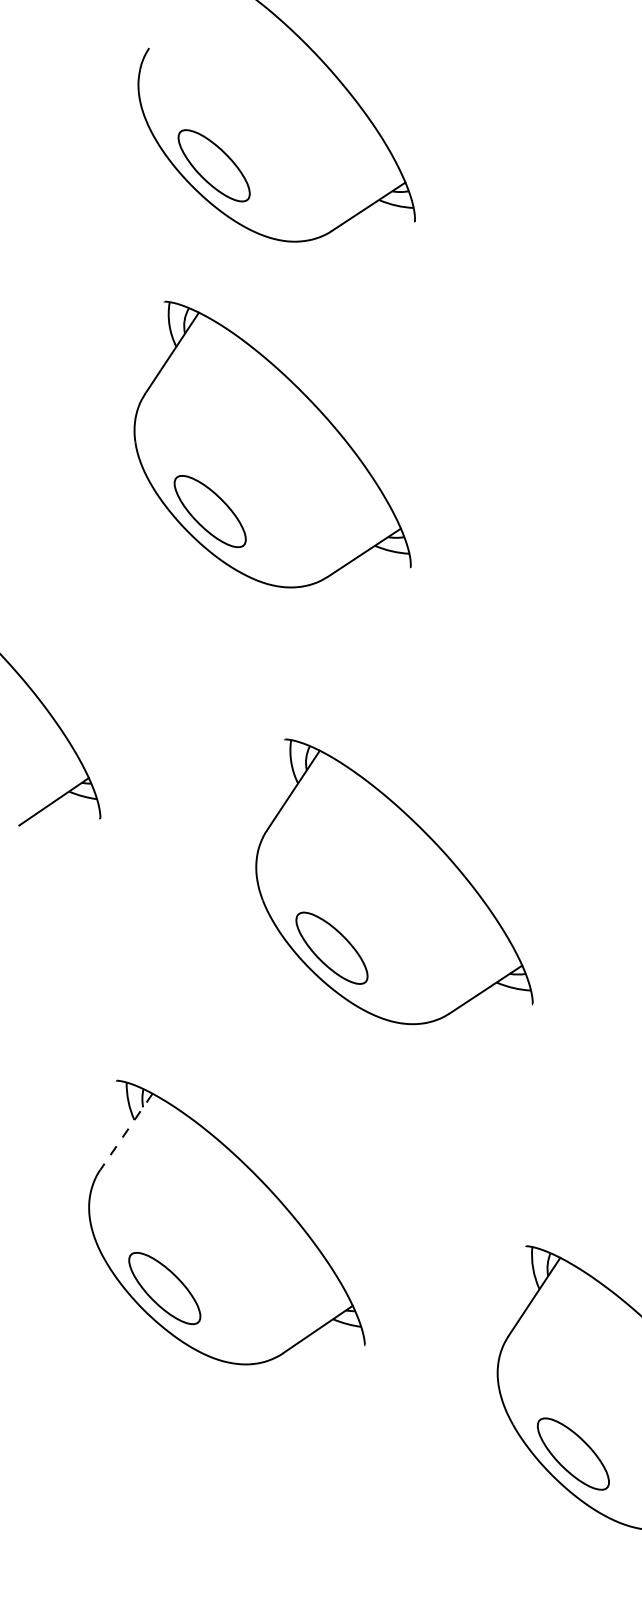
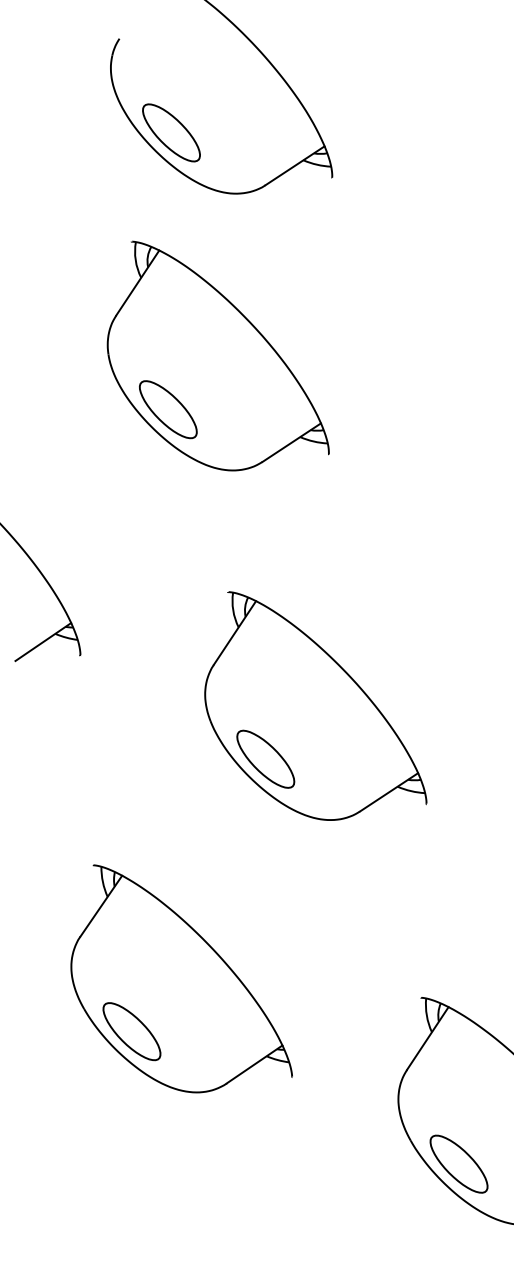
line: (126, 1132) -> (101, 906), dashed -> solid

